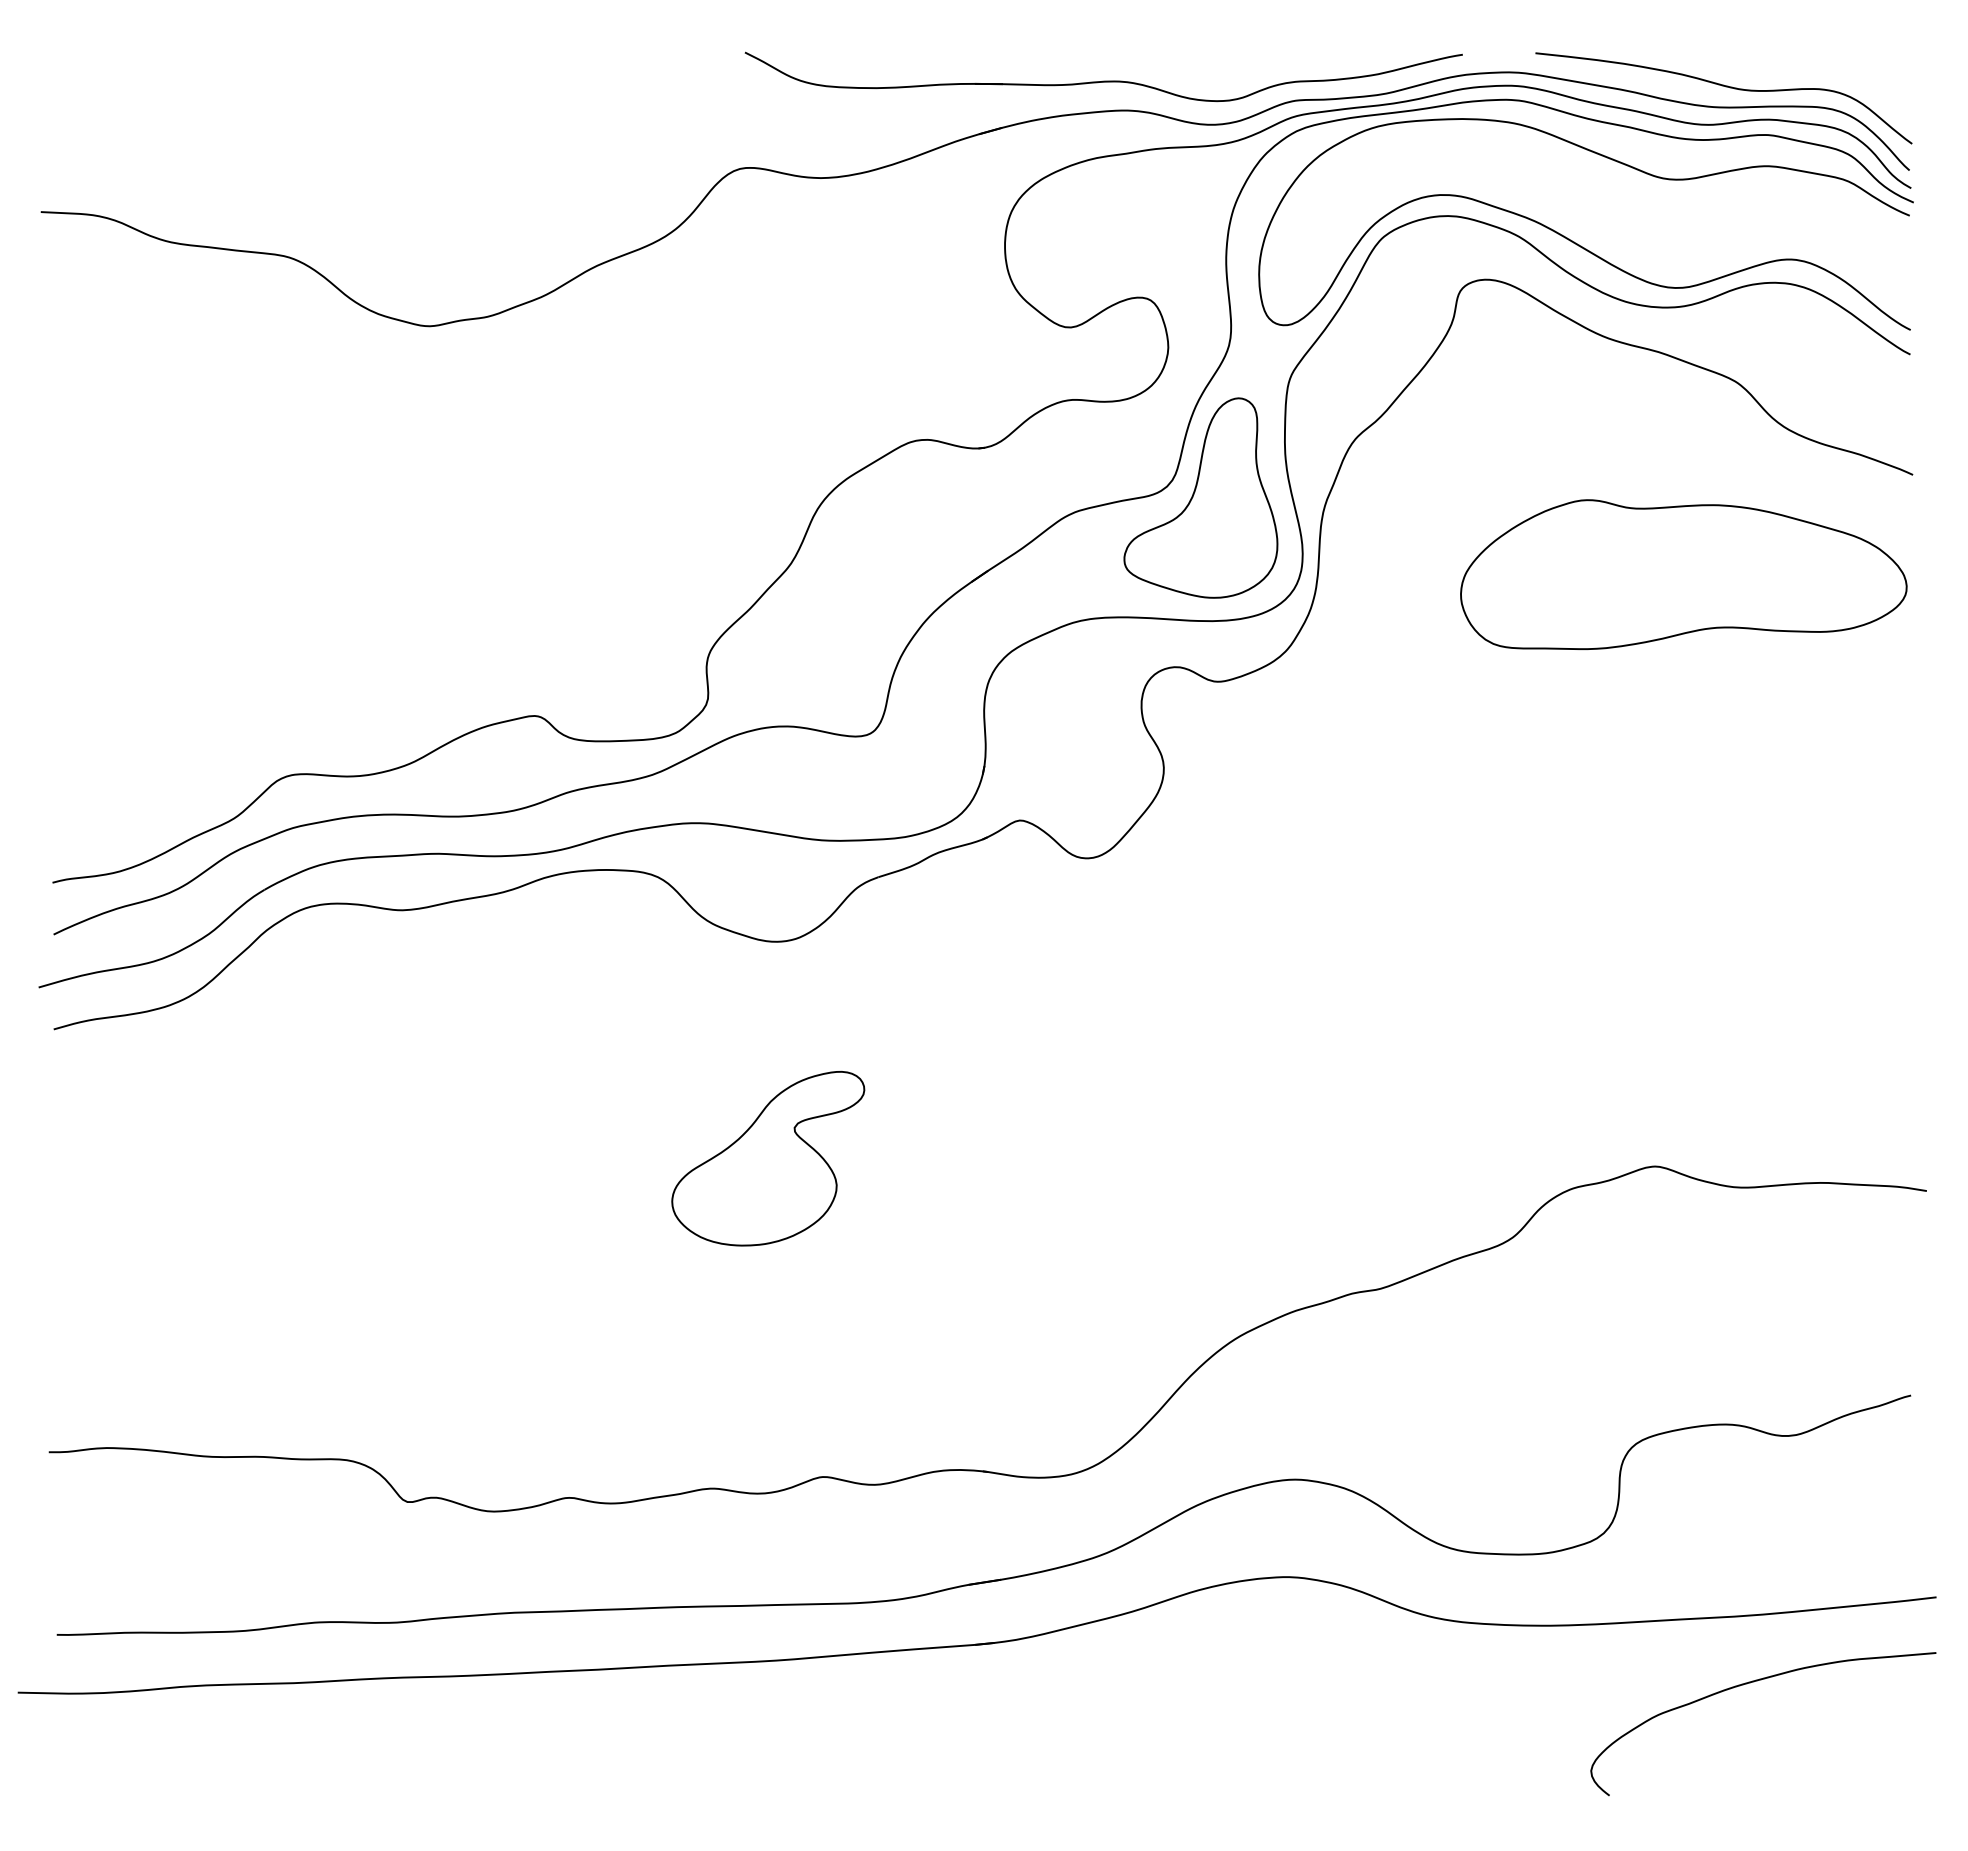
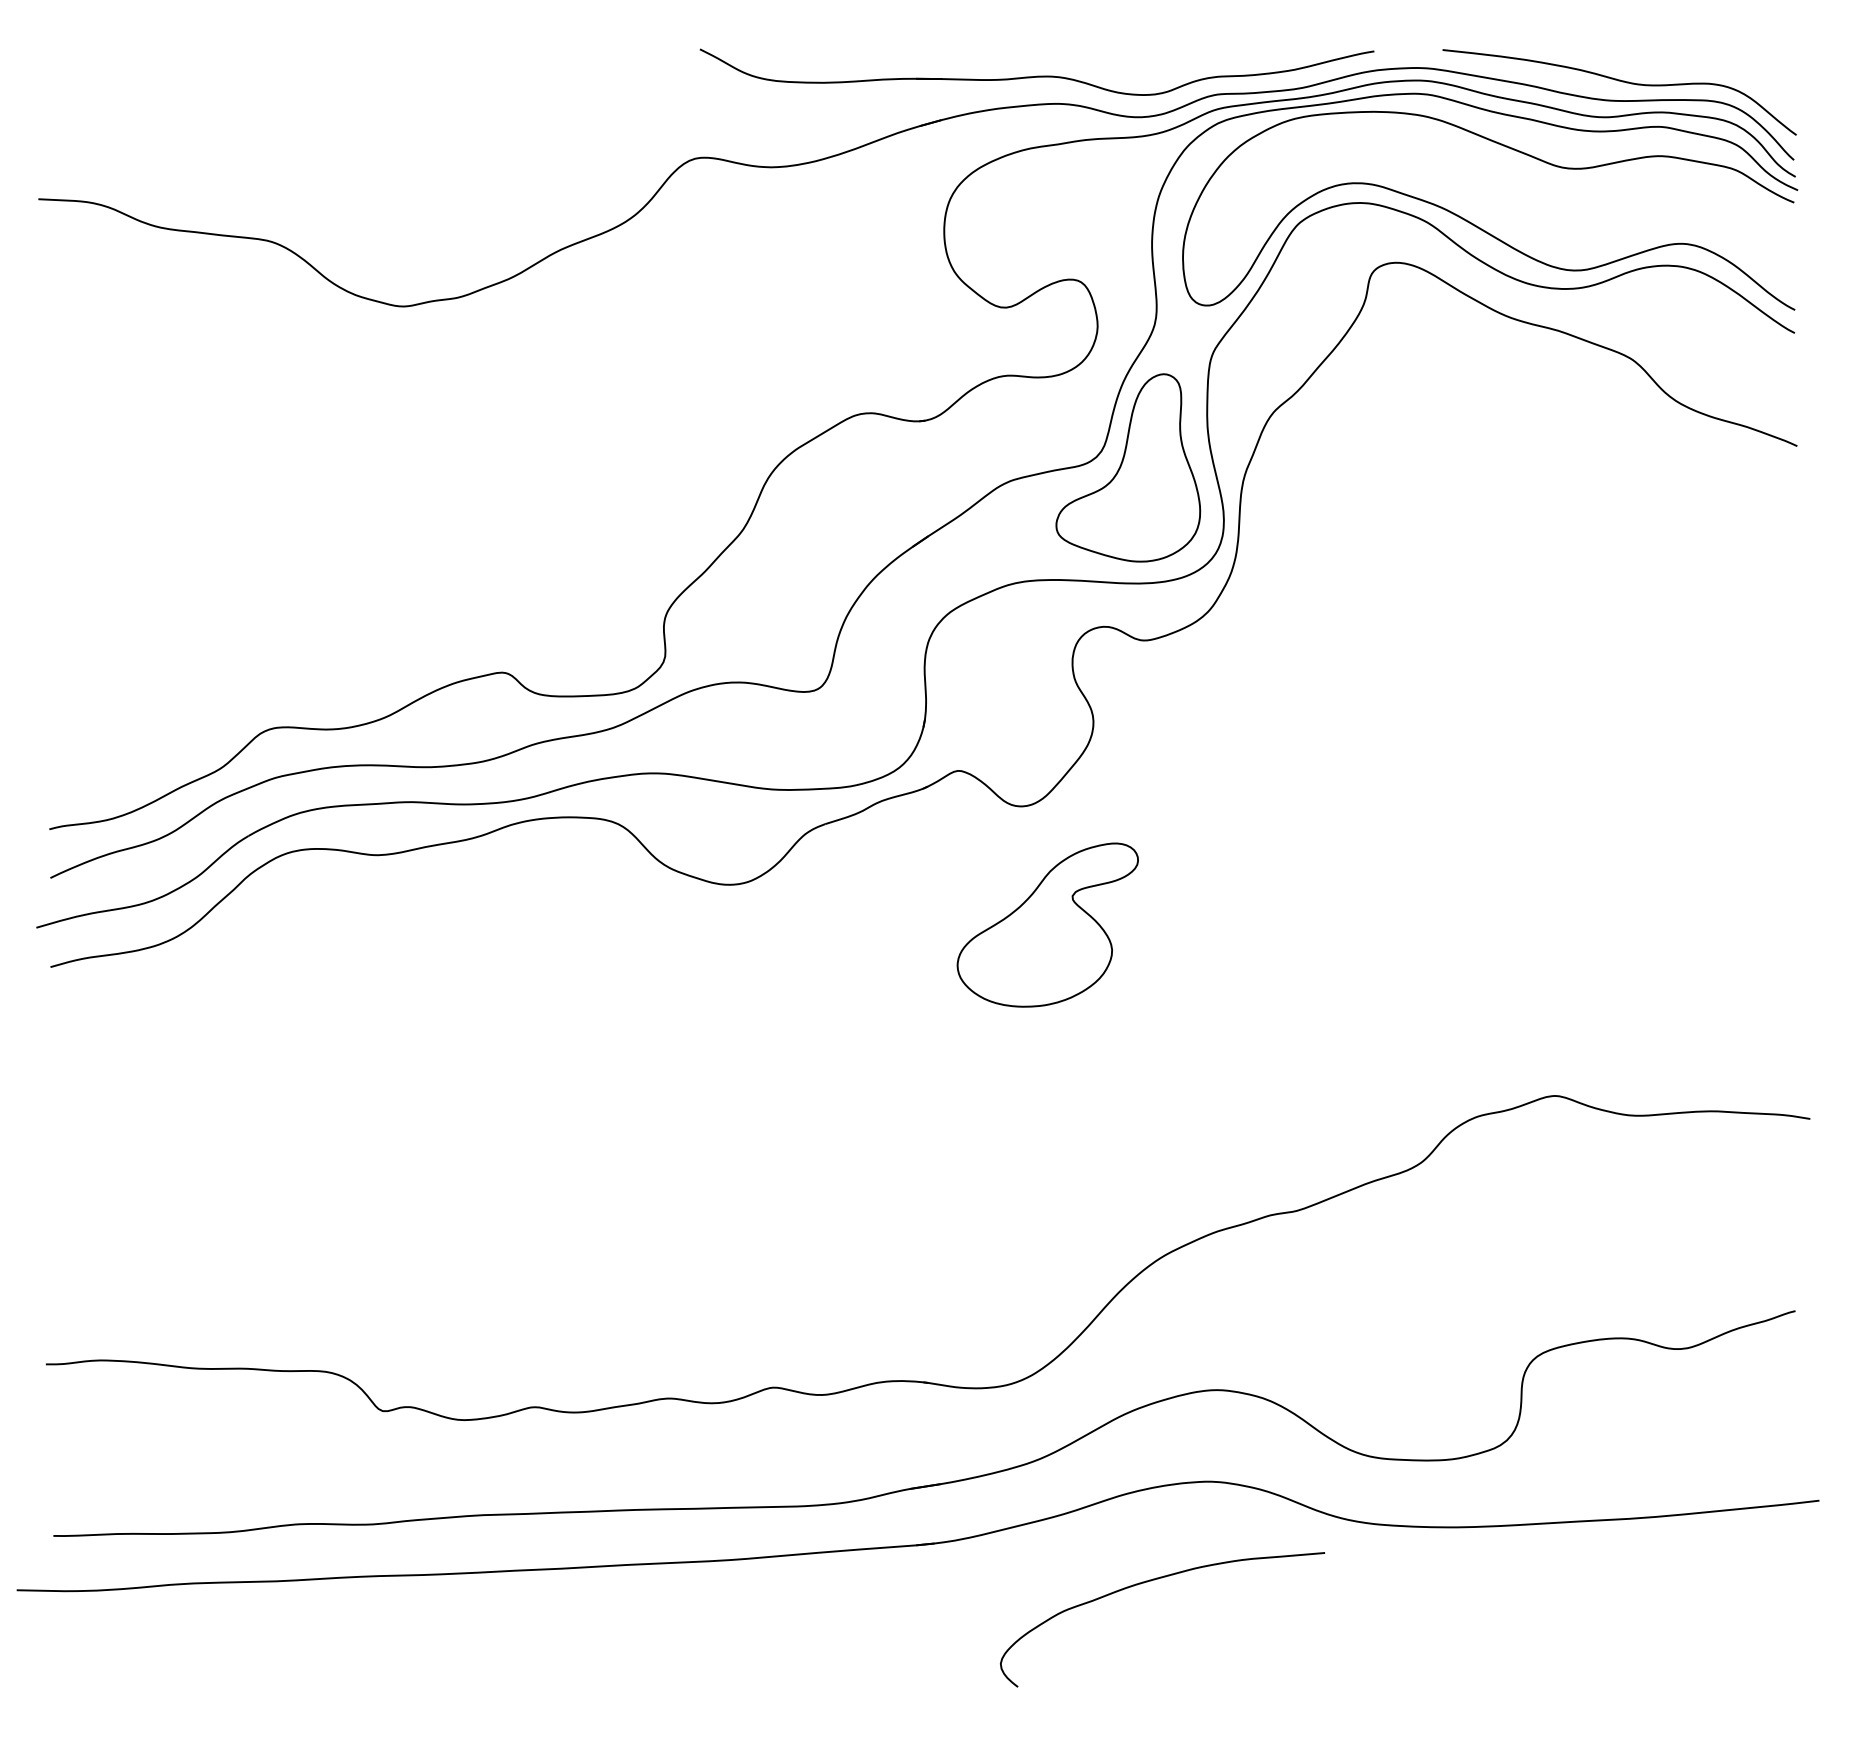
part: (1683, 574) -> (1581, 539), removed
part: (768, 1158) -> (1048, 924), moved
curve: (1754, 1682) -> (1154, 1580), moved

